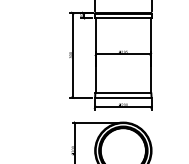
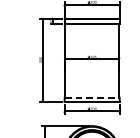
line: (123, 93) -> (92, 97), solid -> dashed

